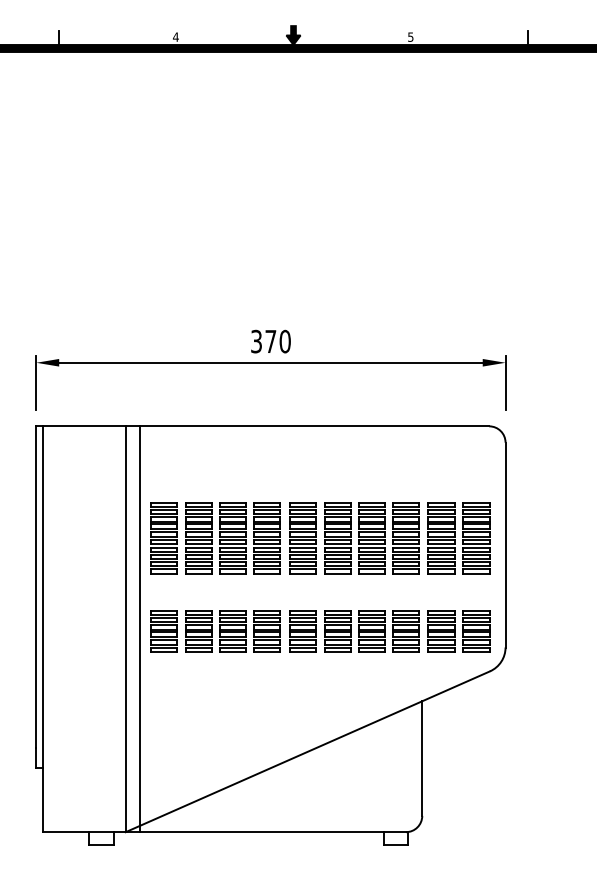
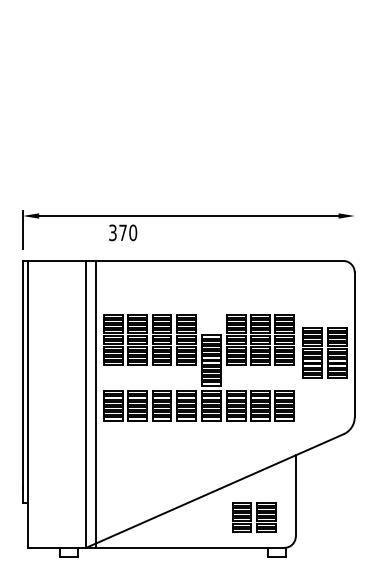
text: (270, 341) -> (122, 232), moved
line: (505, 383) -> (354, 230), removed
part: (302, 538) -> (211, 360), moved
part: (458, 538) -> (324, 352), moved
part: (458, 631) -> (254, 517), moved

